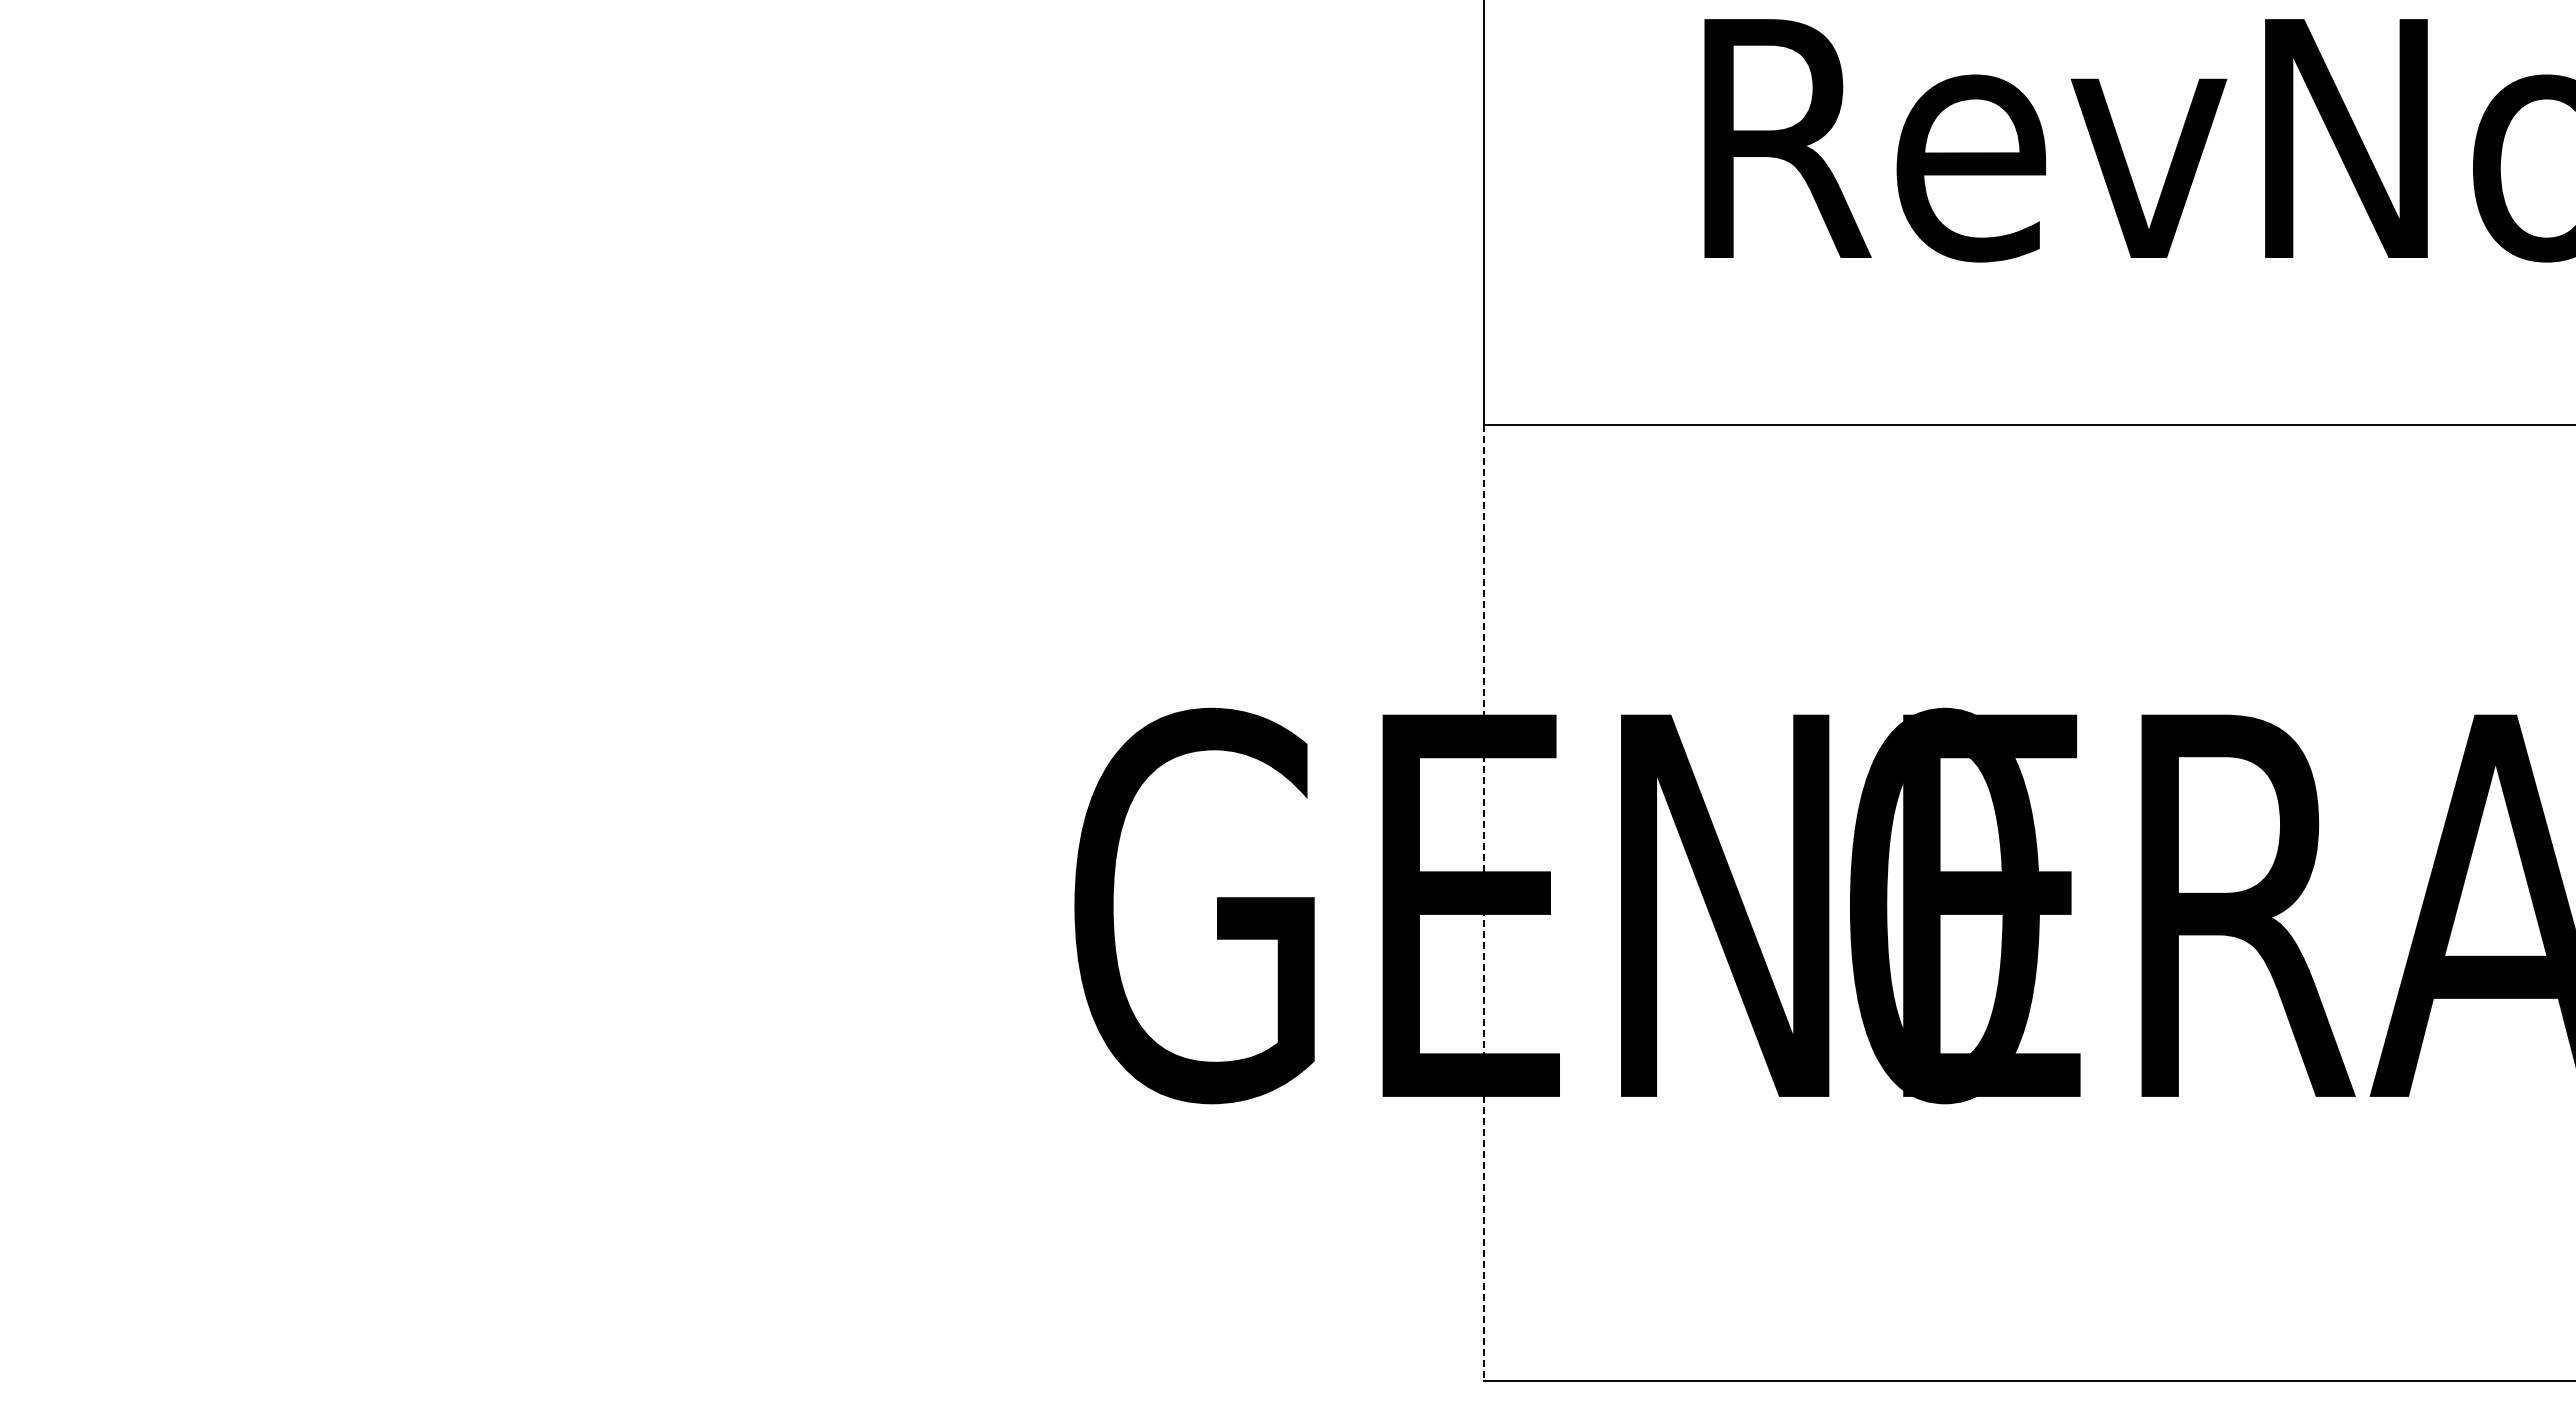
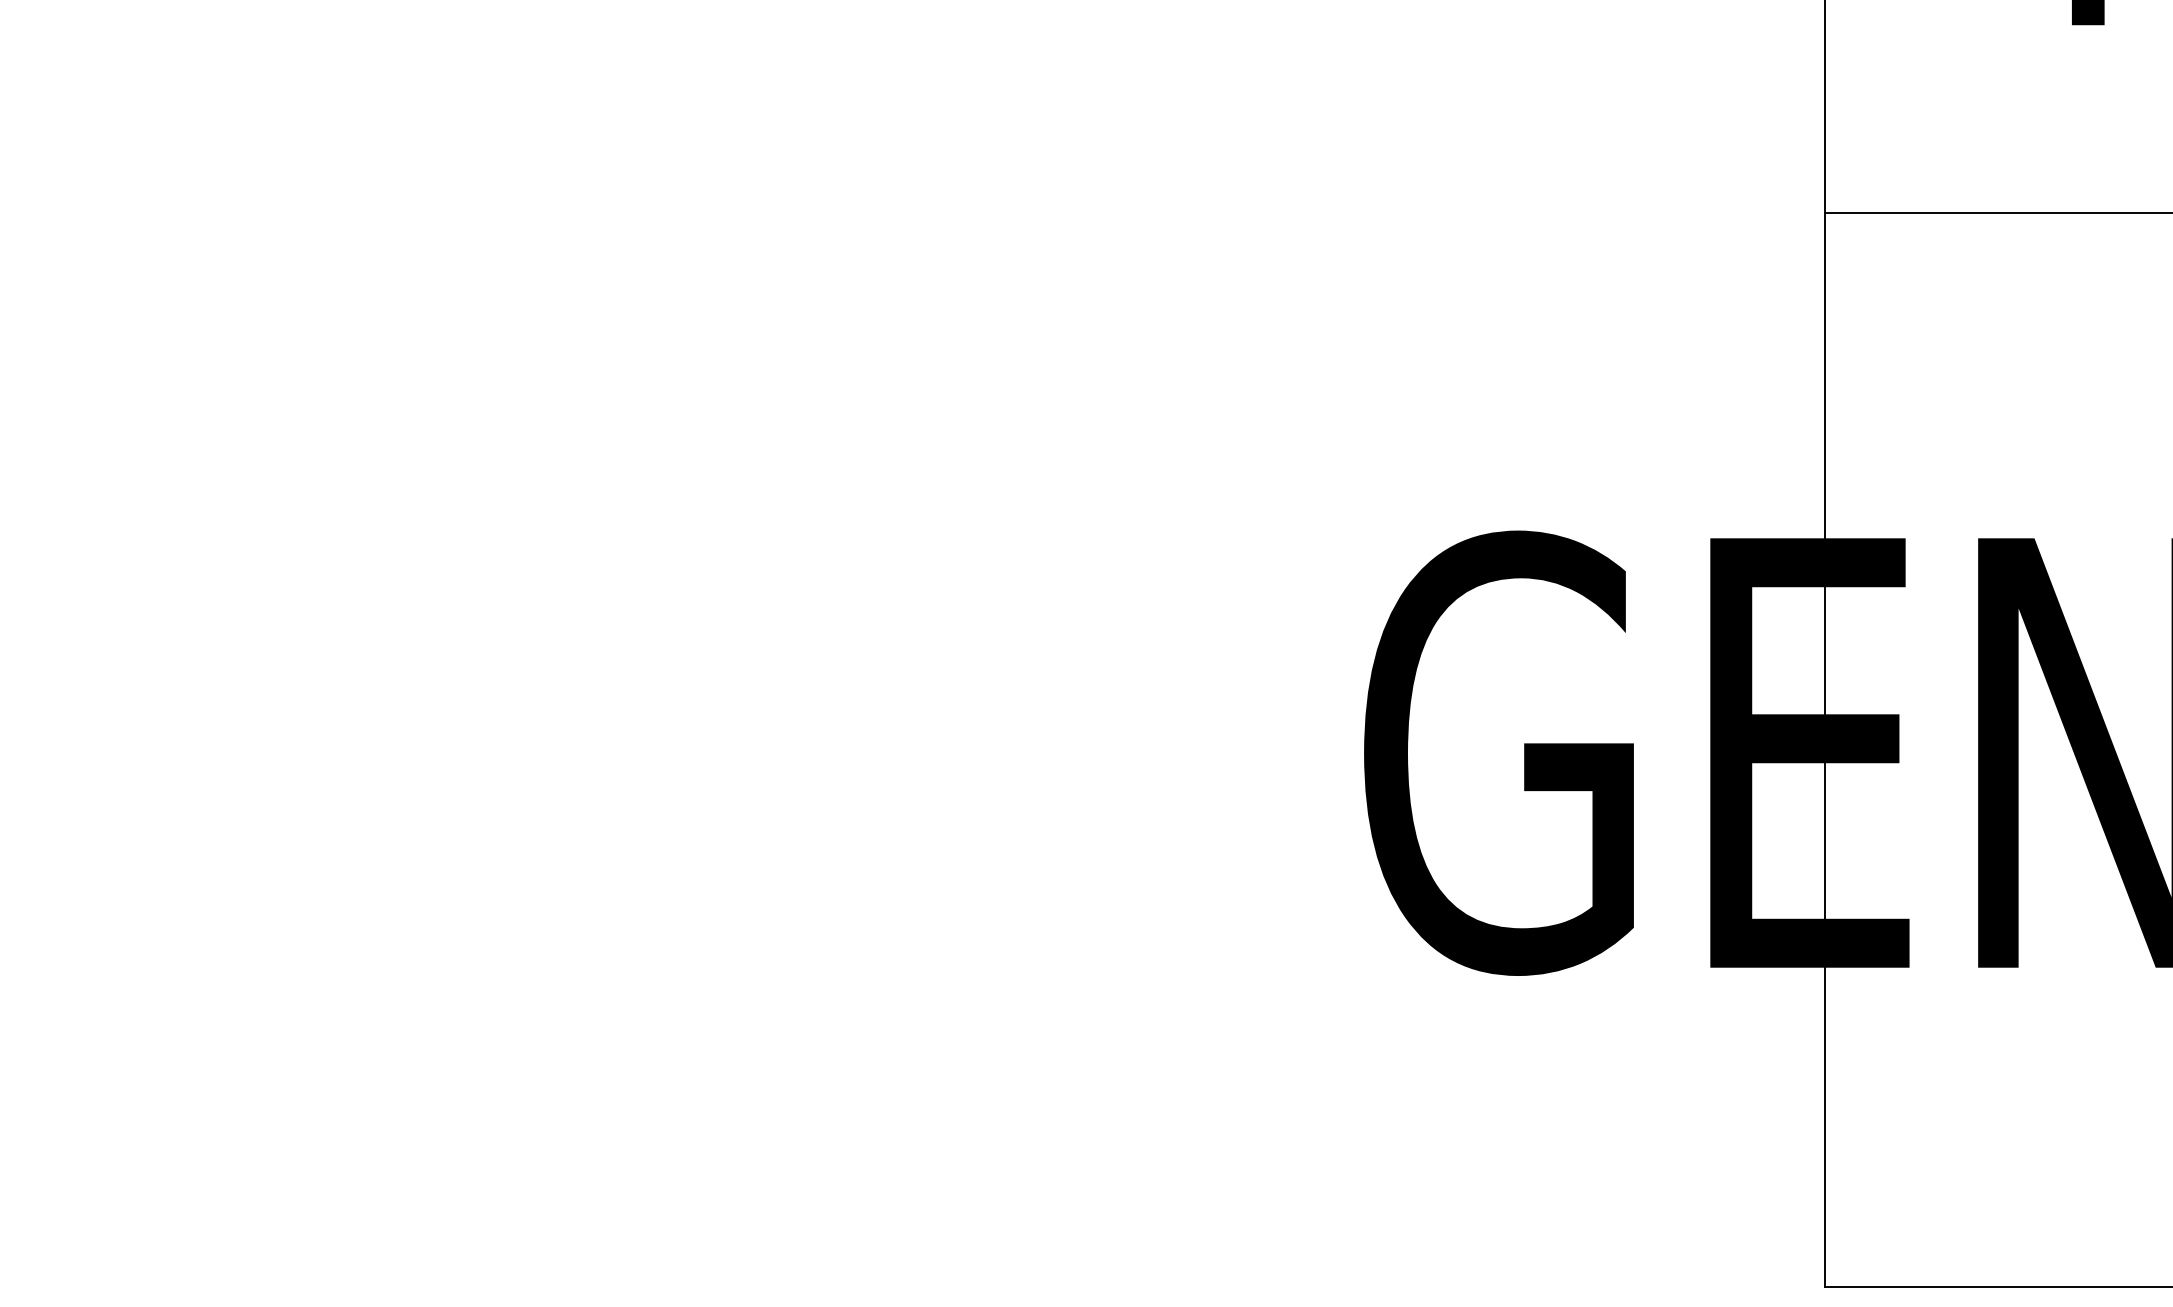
line: (1484, 902) -> (1824, 749), dashed -> solid

